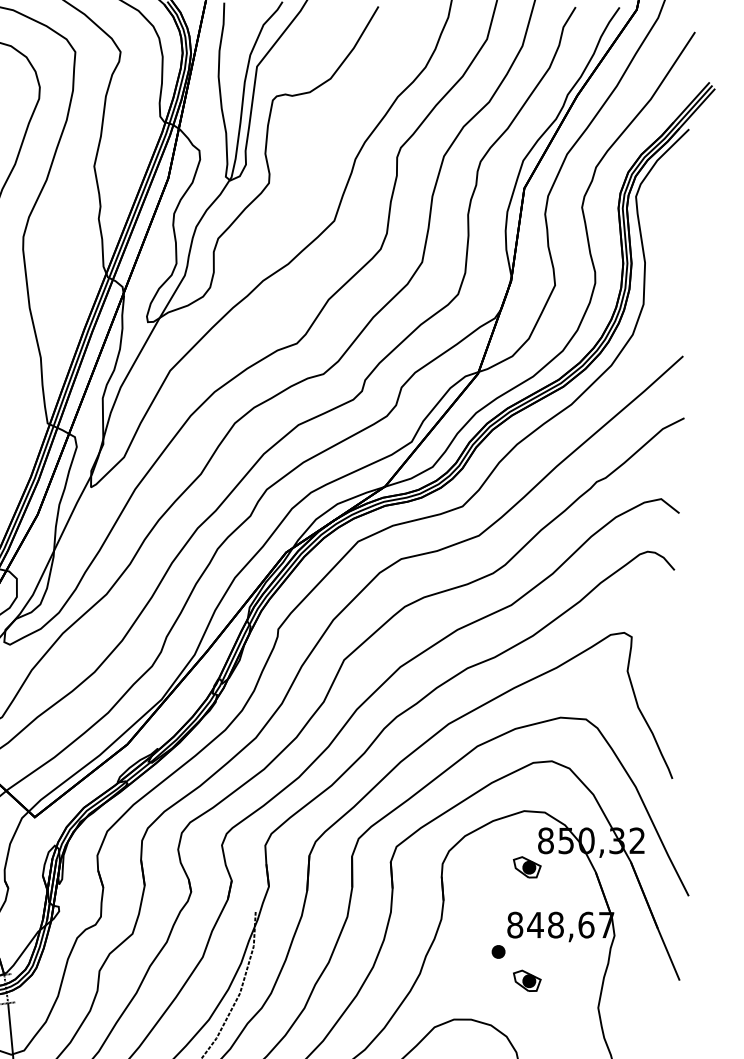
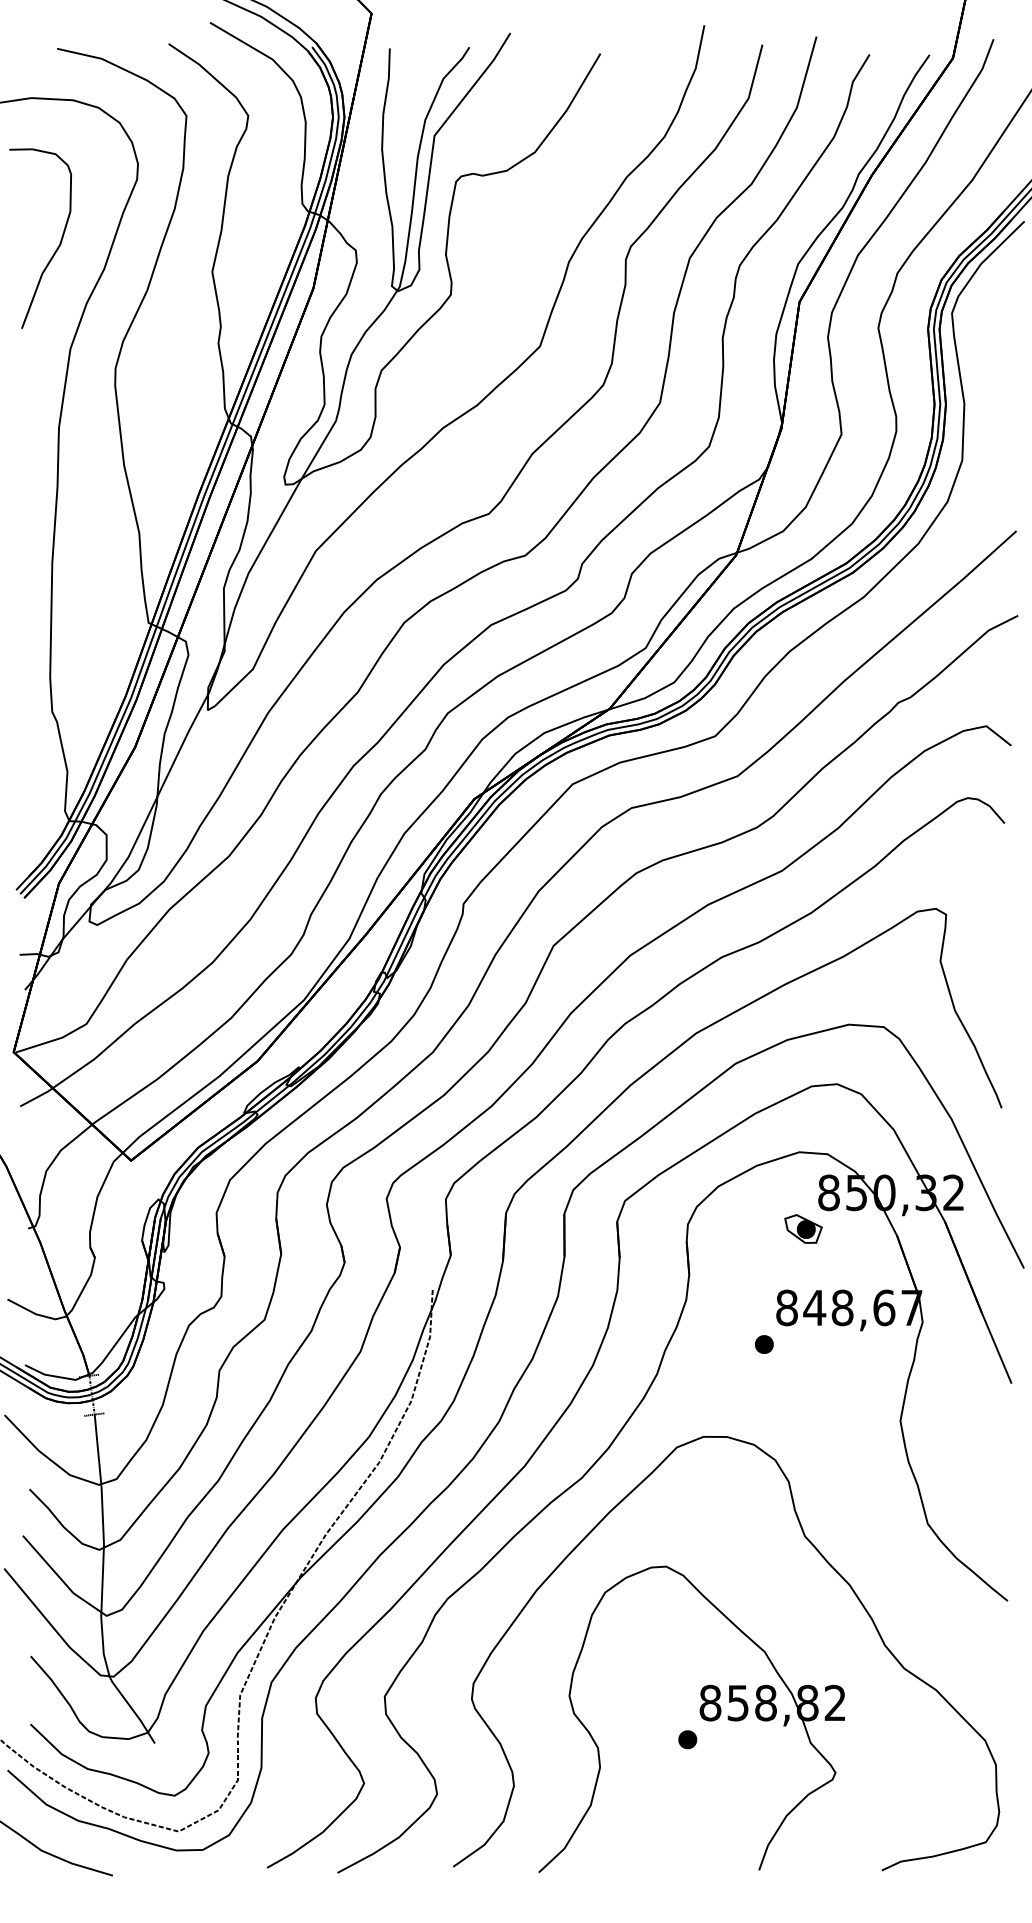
part: (527, 980) -> (803, 1383), removed

